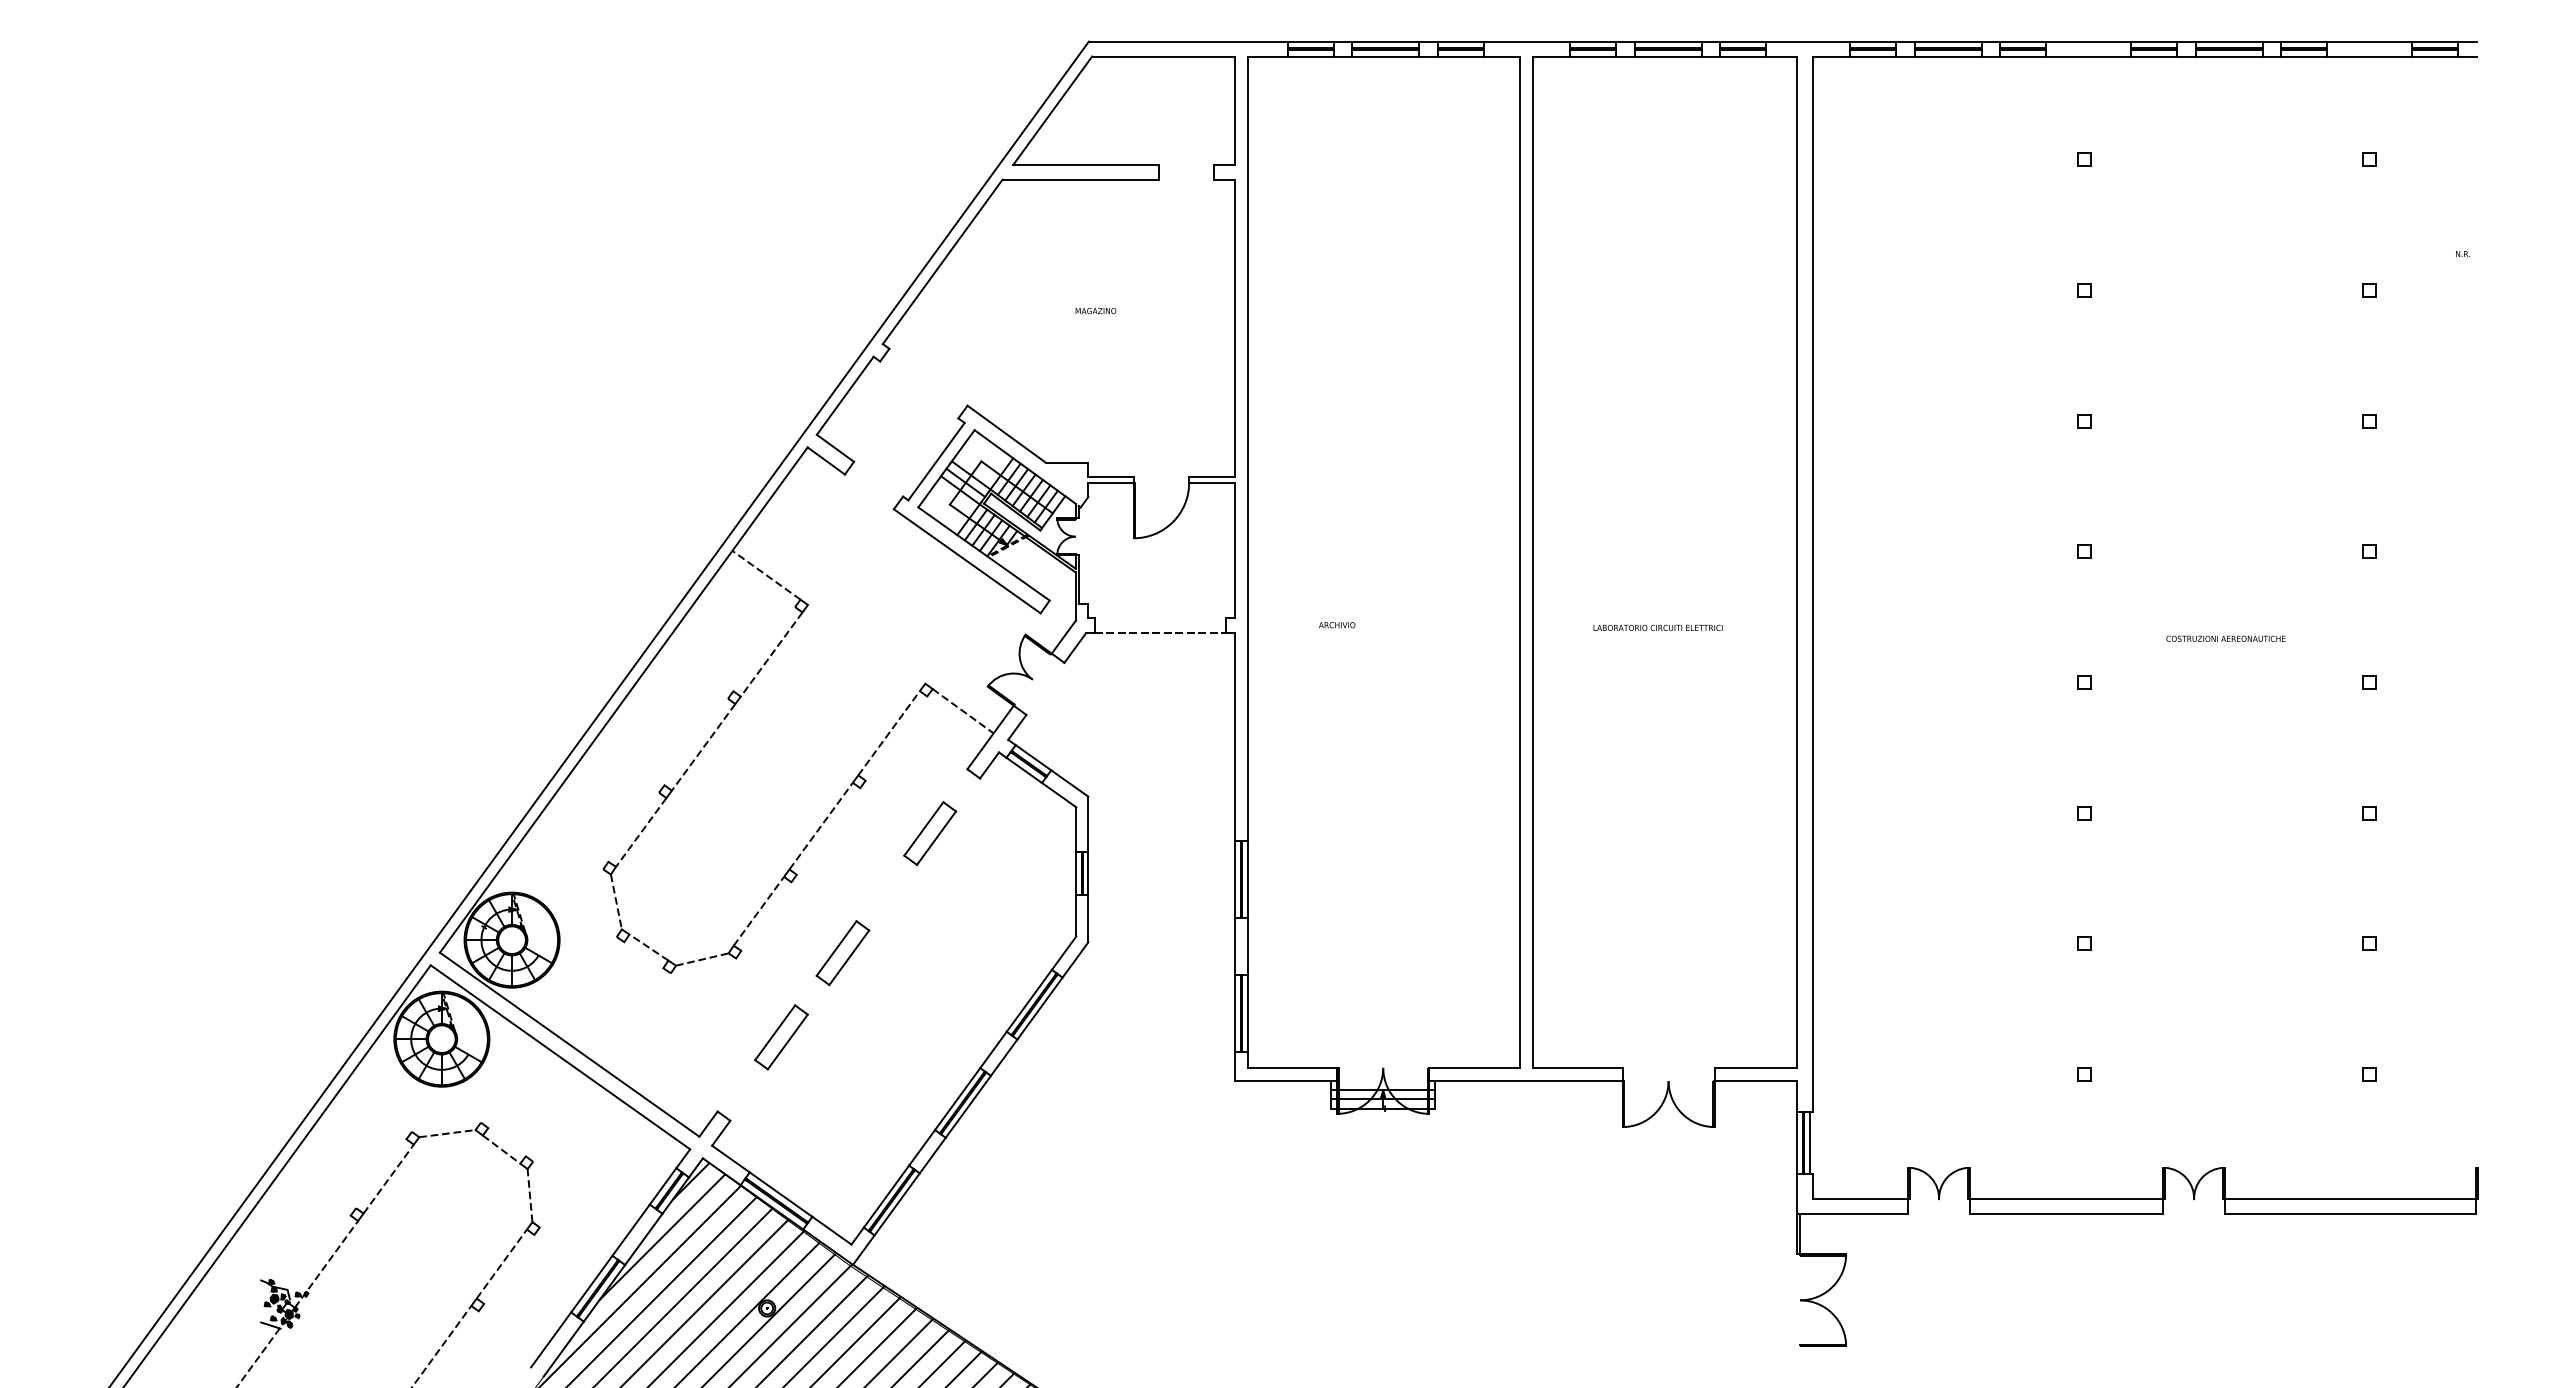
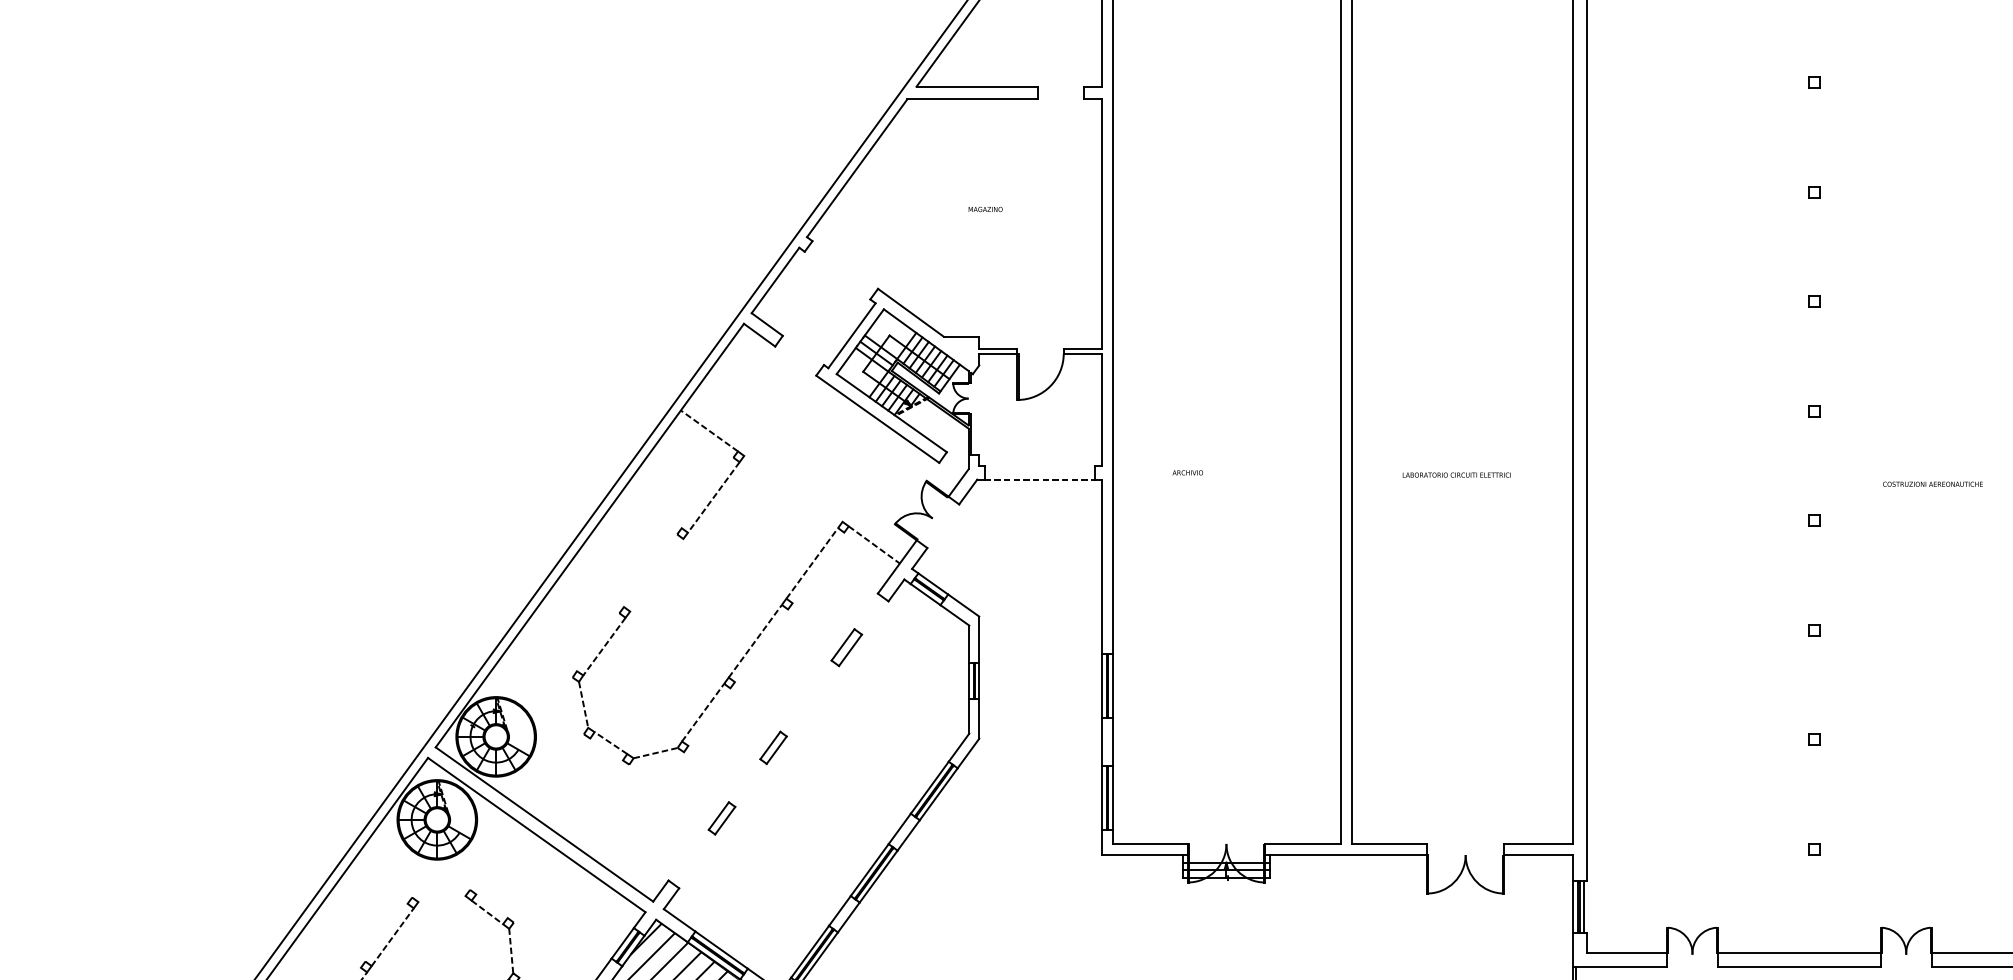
line: (703, 747) -> (656, 575), removed
part: (930, 833) -> (846, 647), size x0.7
part: (842, 953) -> (773, 748), size x0.6
part: (781, 1037) -> (722, 818), size x0.6
line: (447, 1133) -> (442, 898), removed

